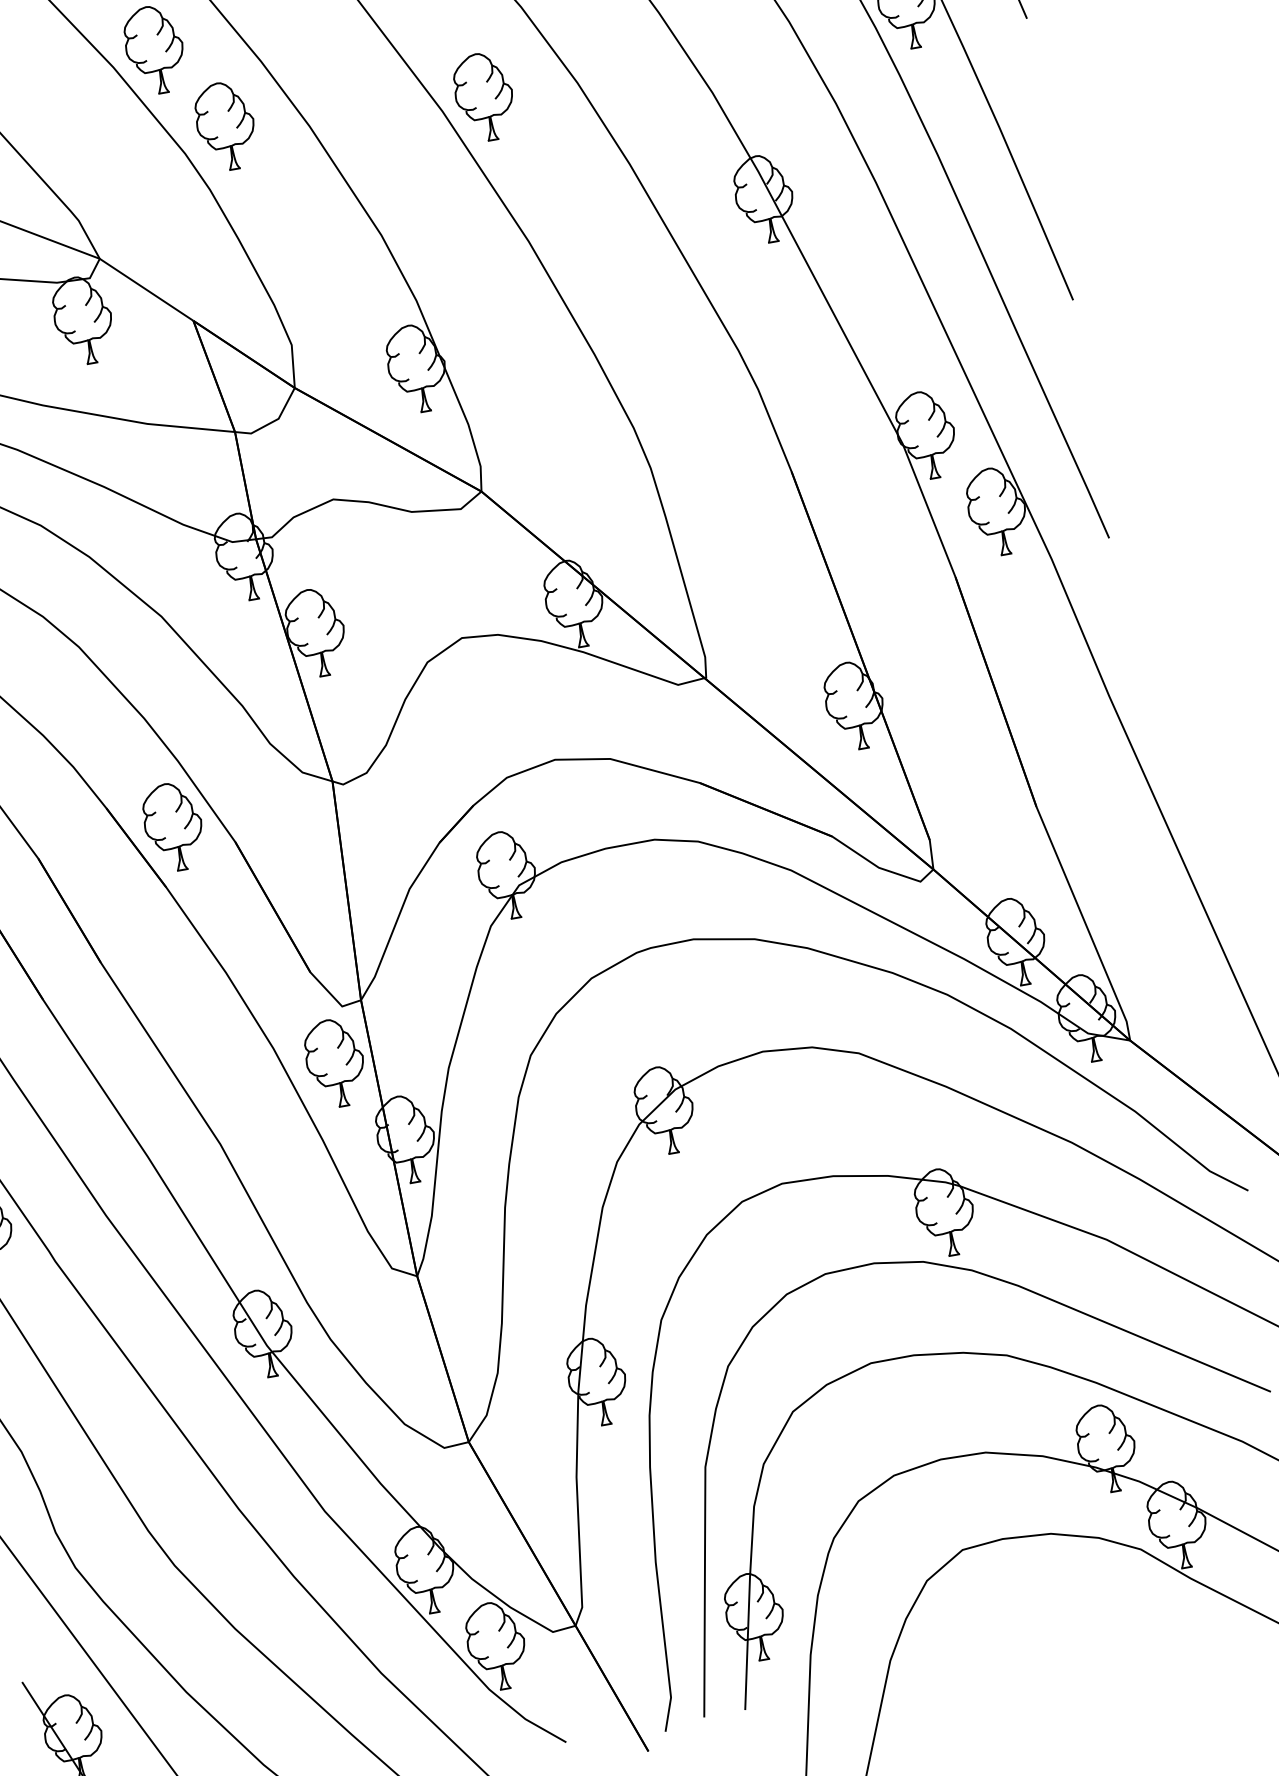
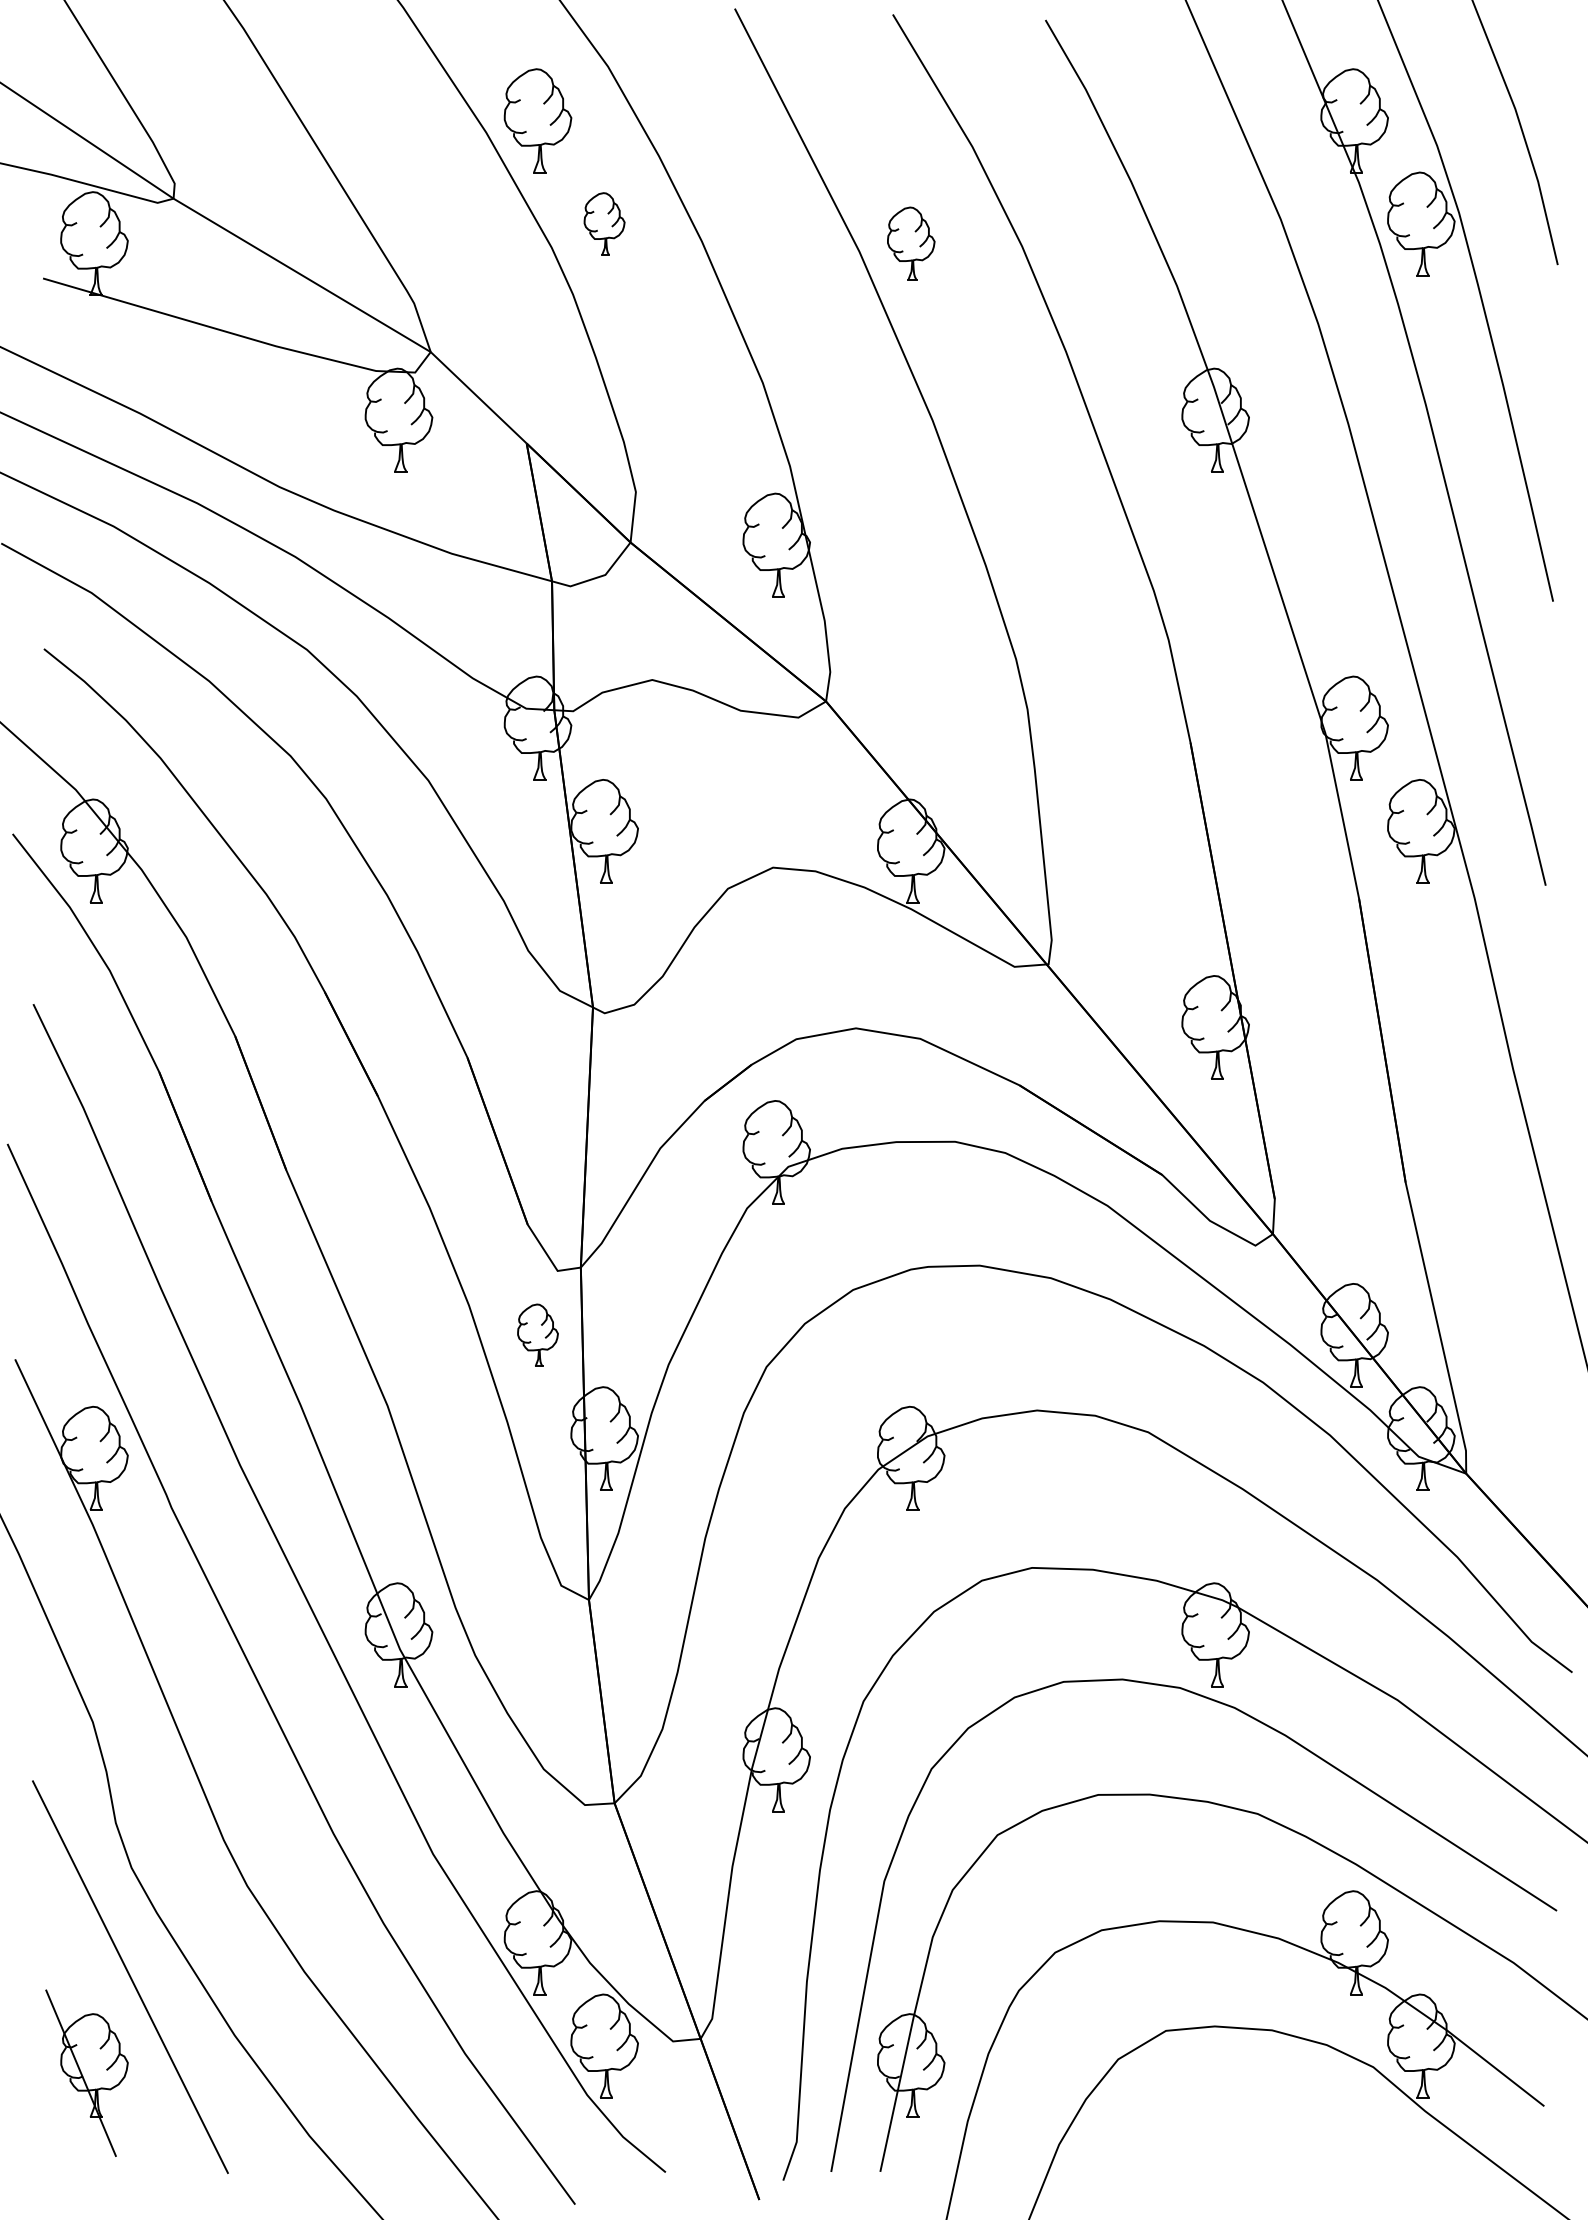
part: (484, 96) -> (911, 243), size x0.7
part: (225, 125) -> (604, 223), size x0.6
part: (173, 827) -> (398, 1027), removed
part: (334, 1063) -> (537, 1335), size x0.6

